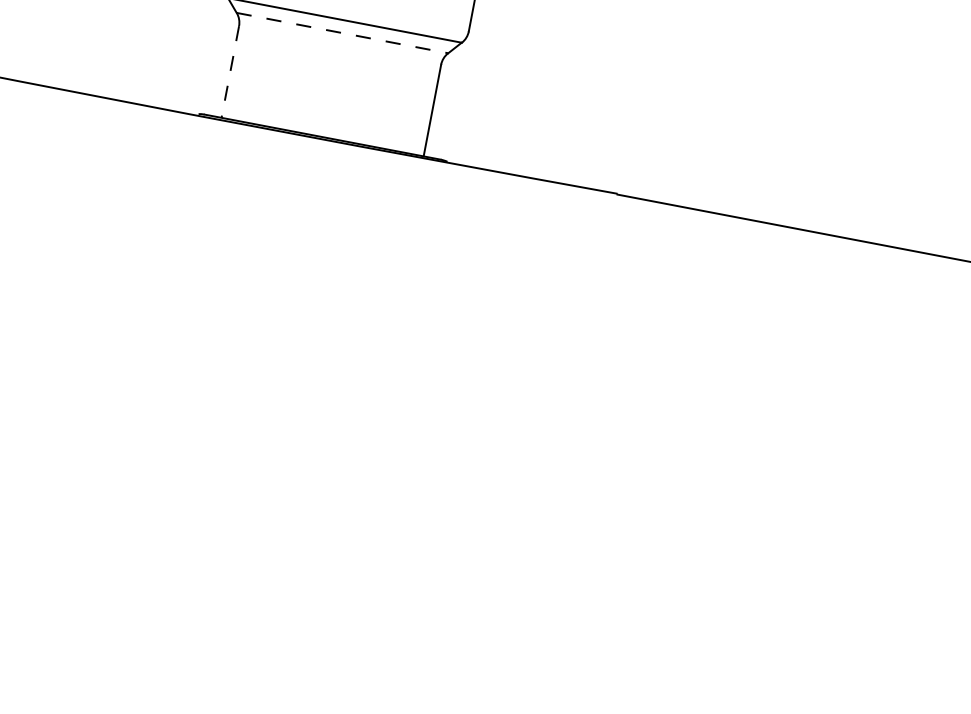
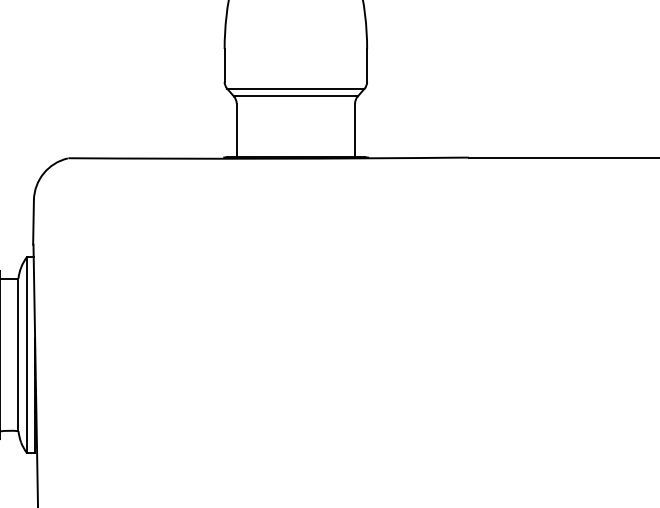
line: (341, 33) -> (295, 96), dashed -> solid
line: (230, 71) -> (236, 130), dashed -> solid

